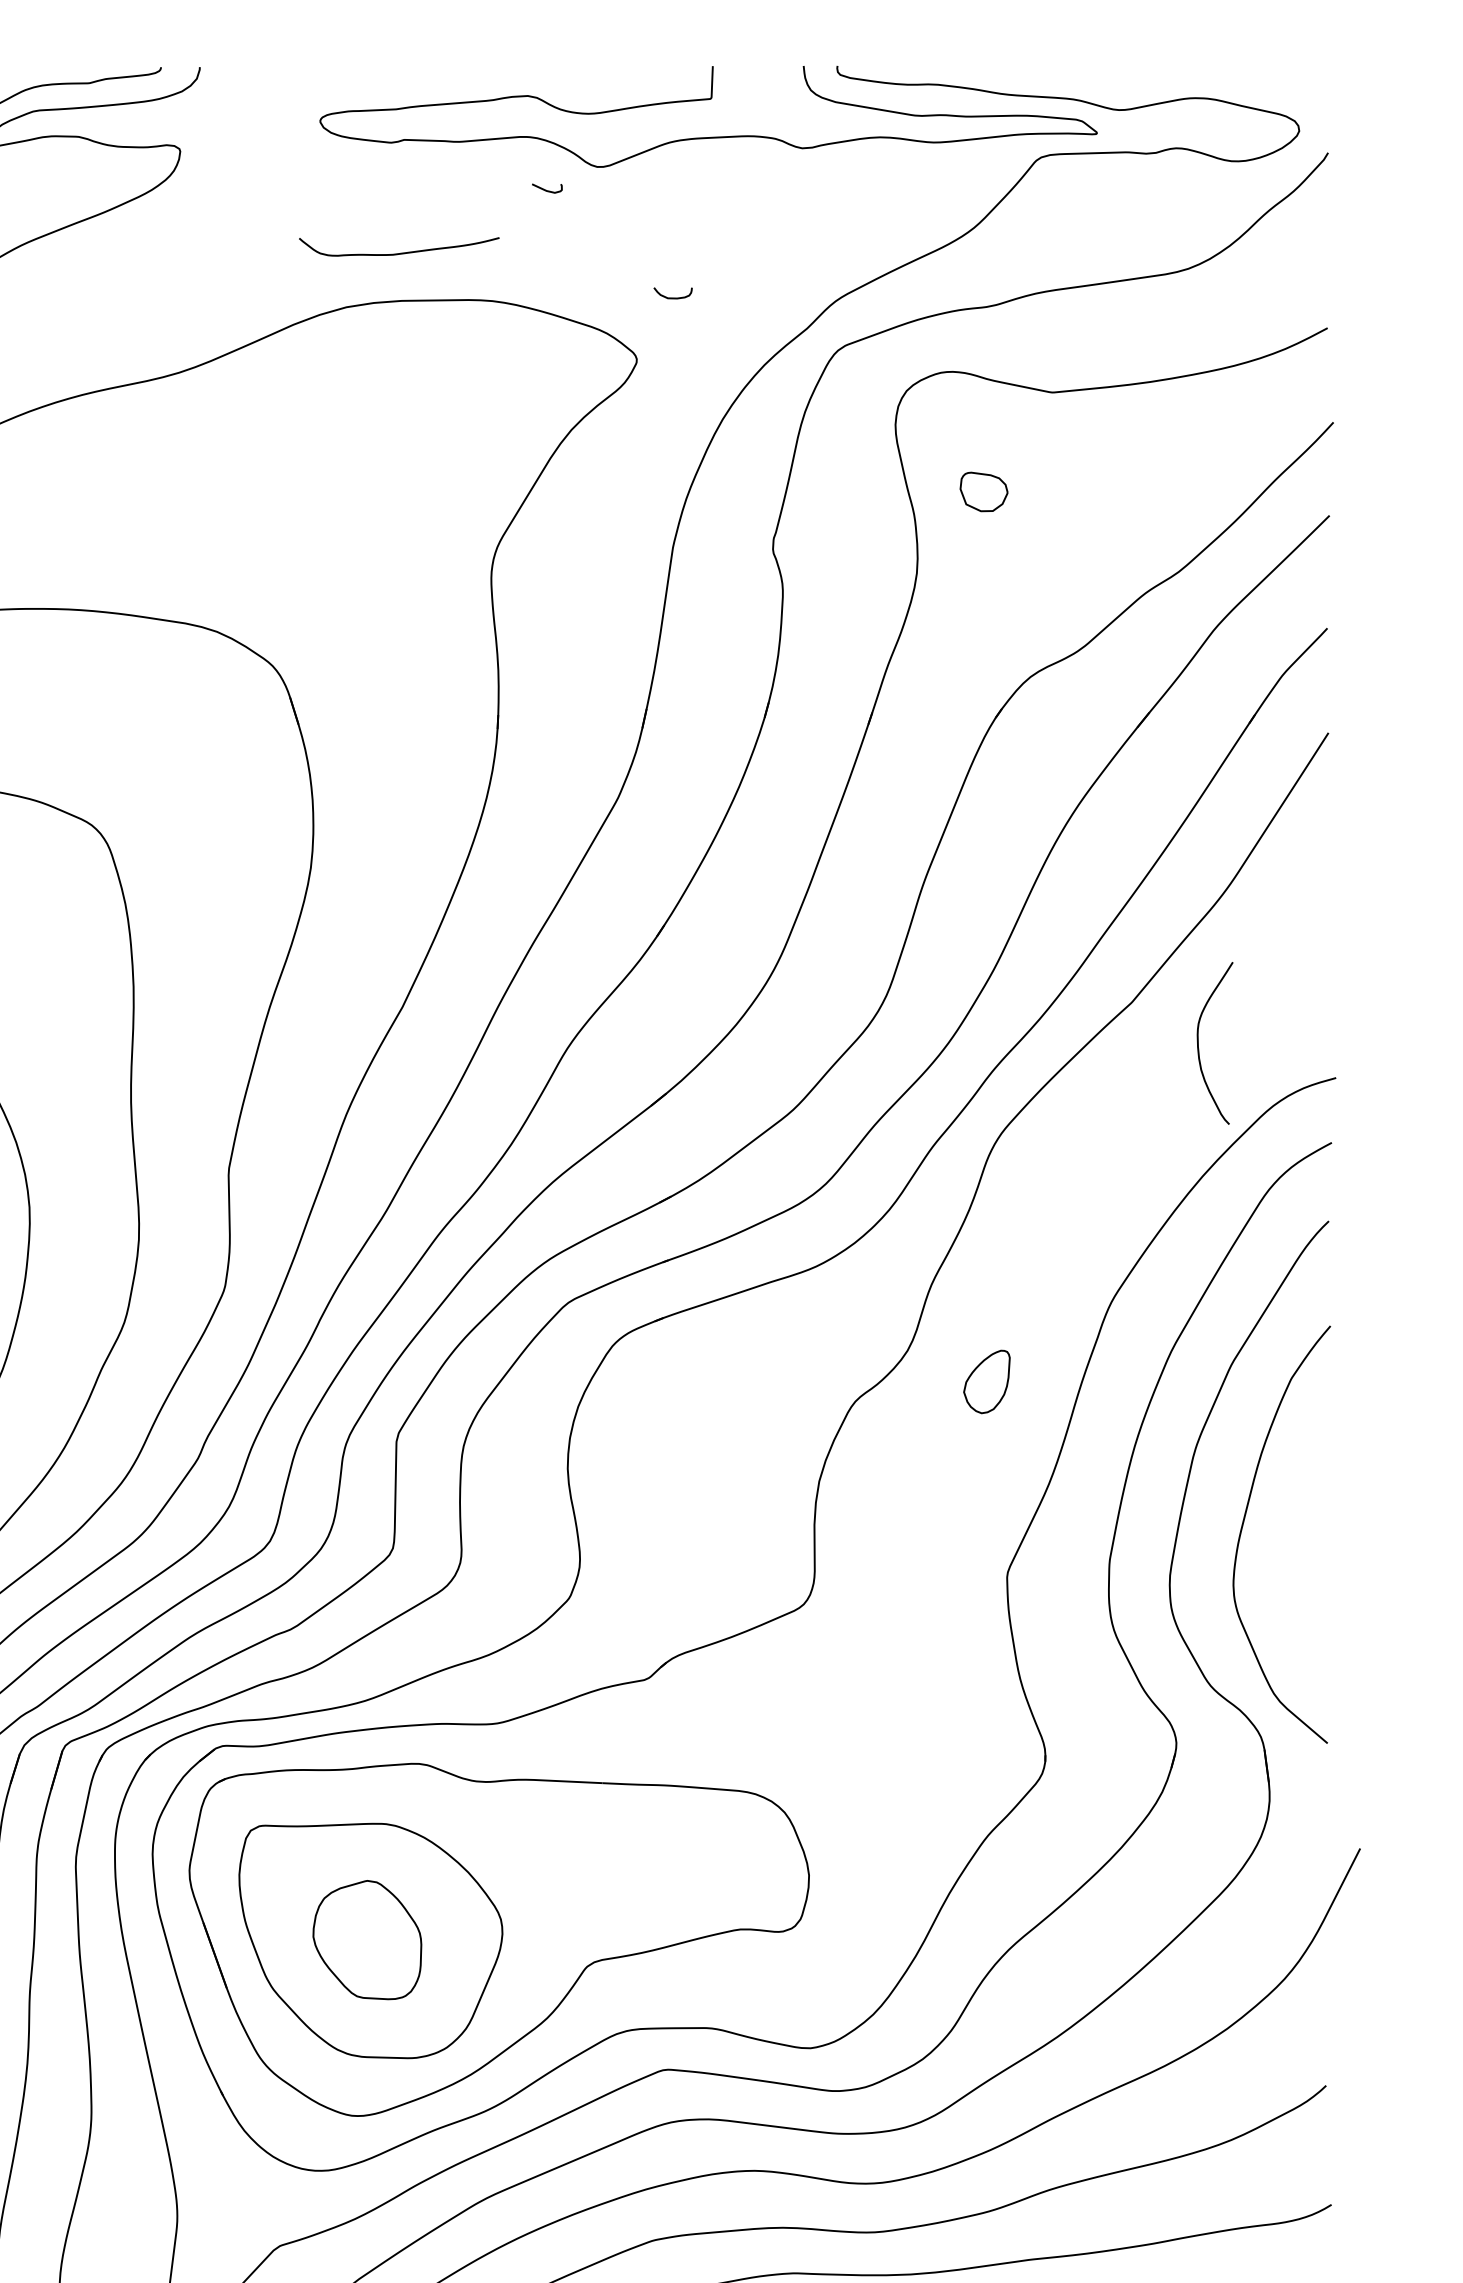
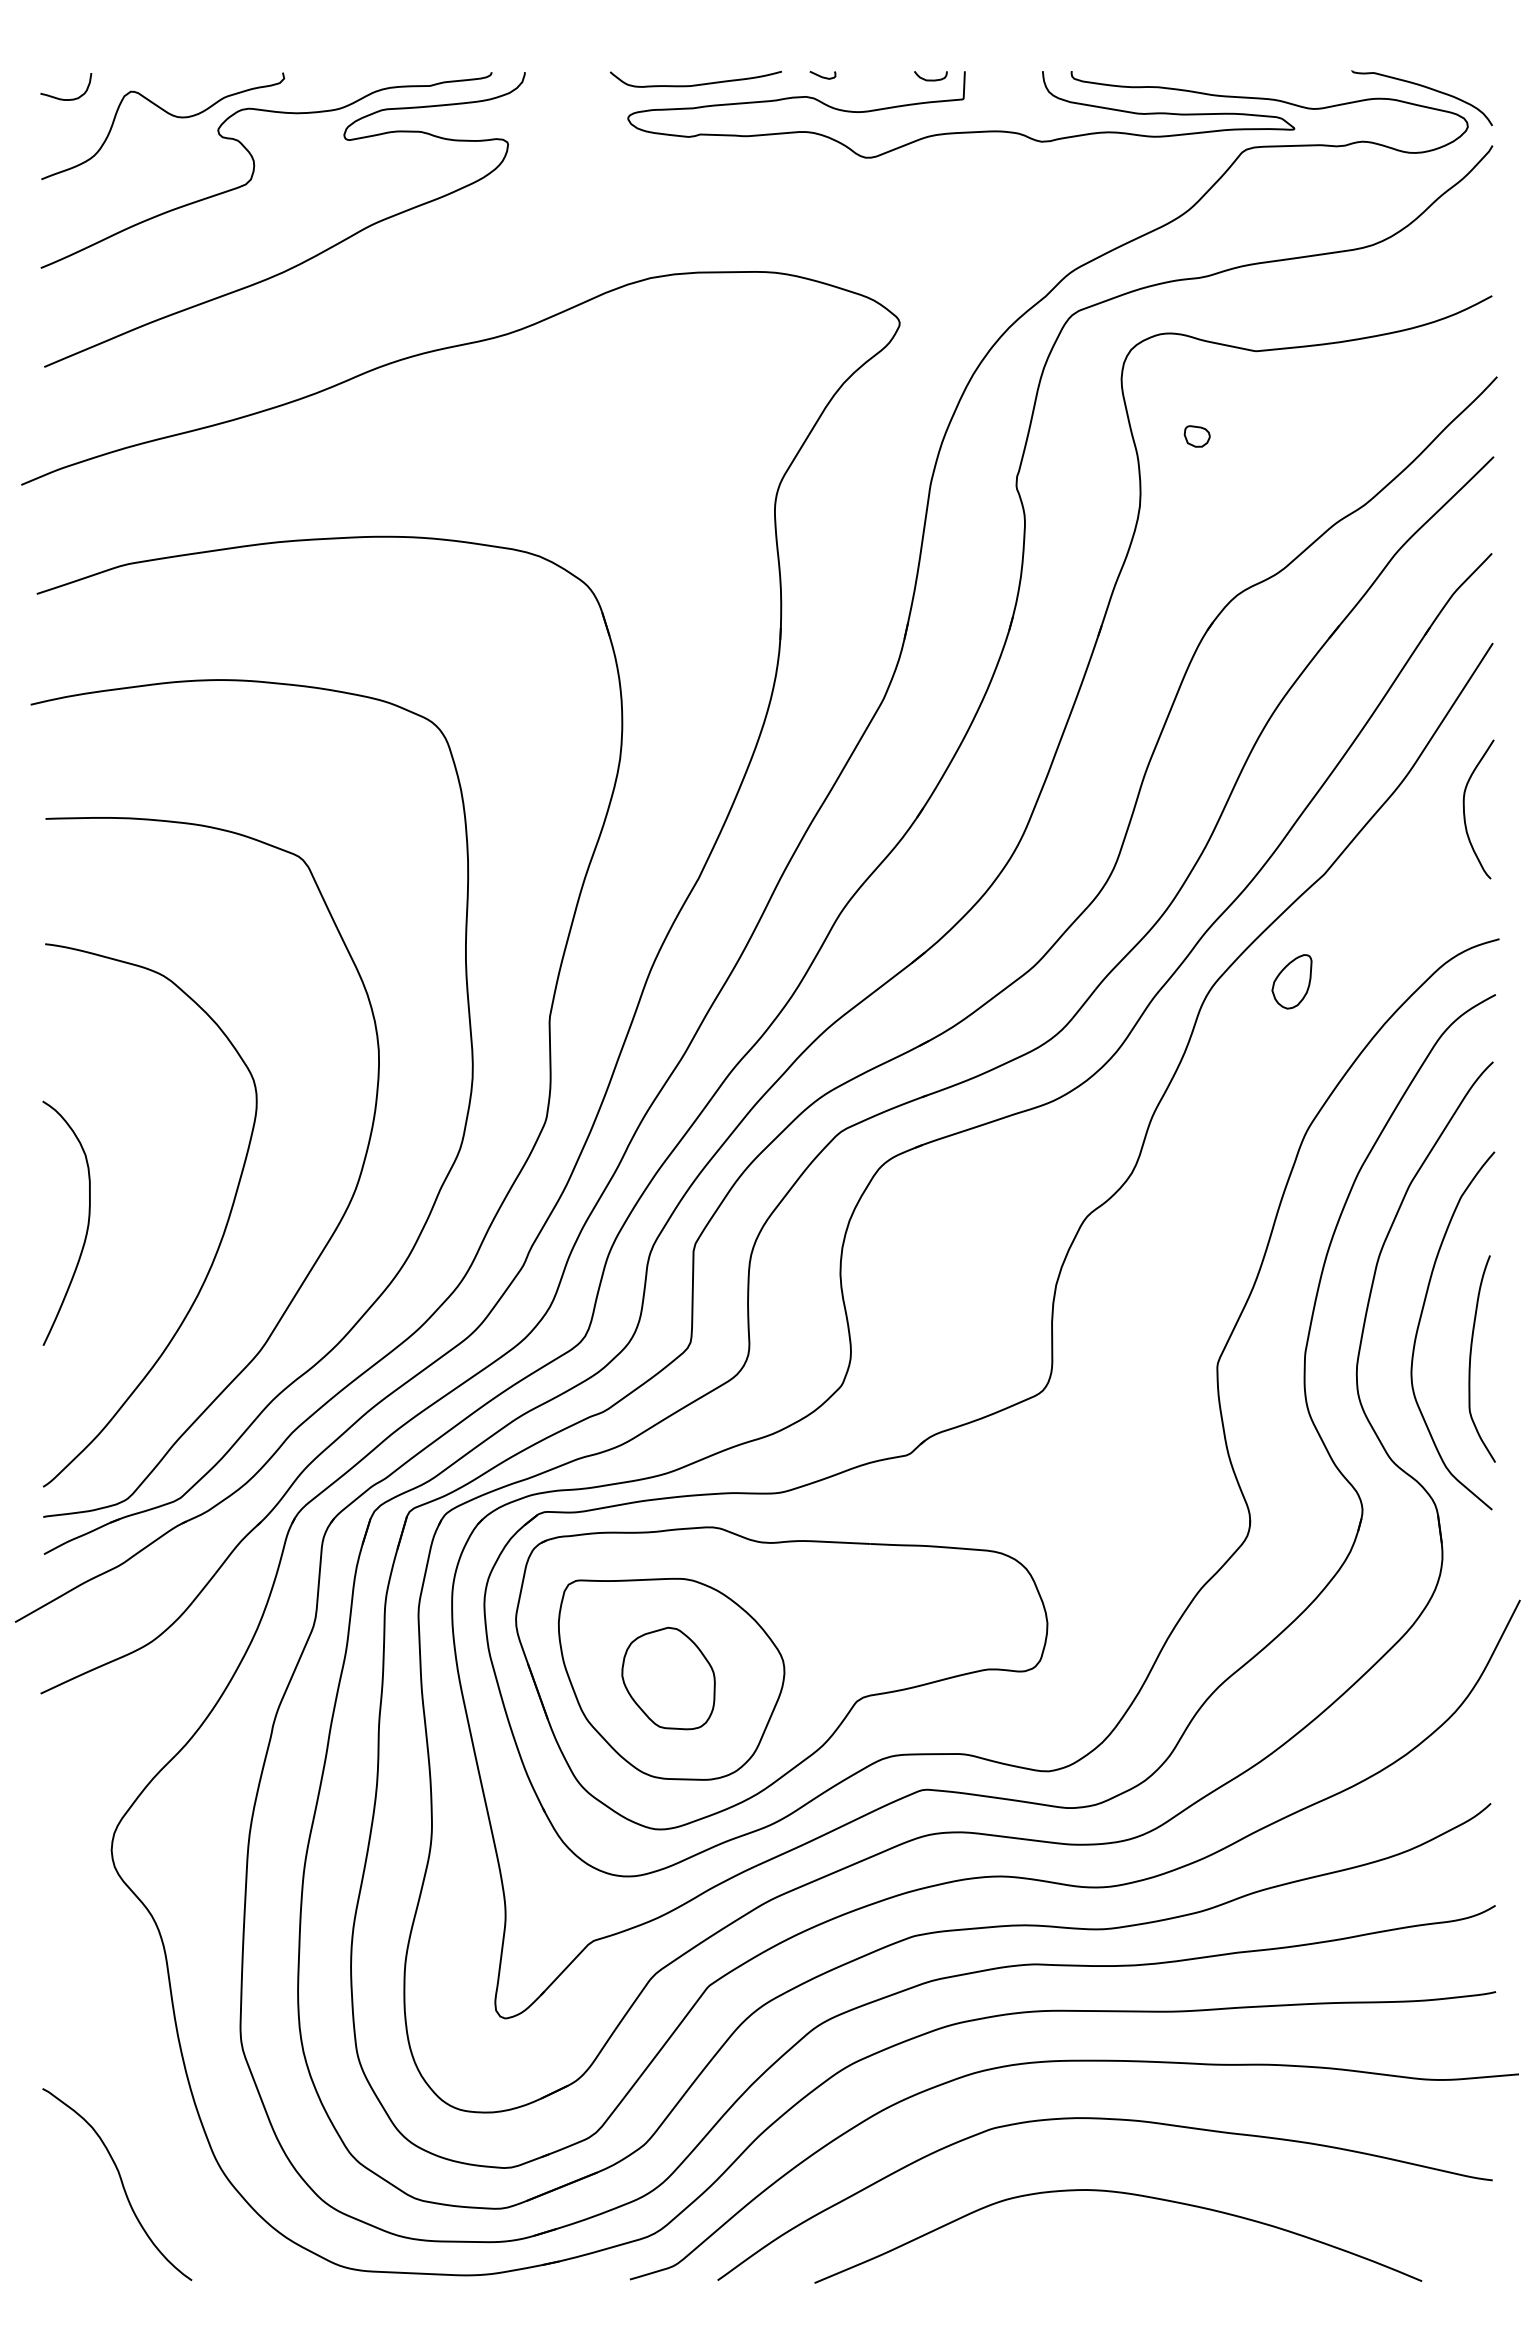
curve: (1247, 85) -> (1423, 87), added
curve: (545, 188) -> (821, 75), moved
curve: (398, 252) -> (695, 84), moved
curve: (672, 297) -> (930, 79), moved
part: (982, 491) -> (1196, 436), size x0.62
curve: (1199, 1049) -> (1465, 814), moved
part: (986, 1381) -> (1291, 981), moved
curve: (1303, 1566) -> (1471, 1358), added

